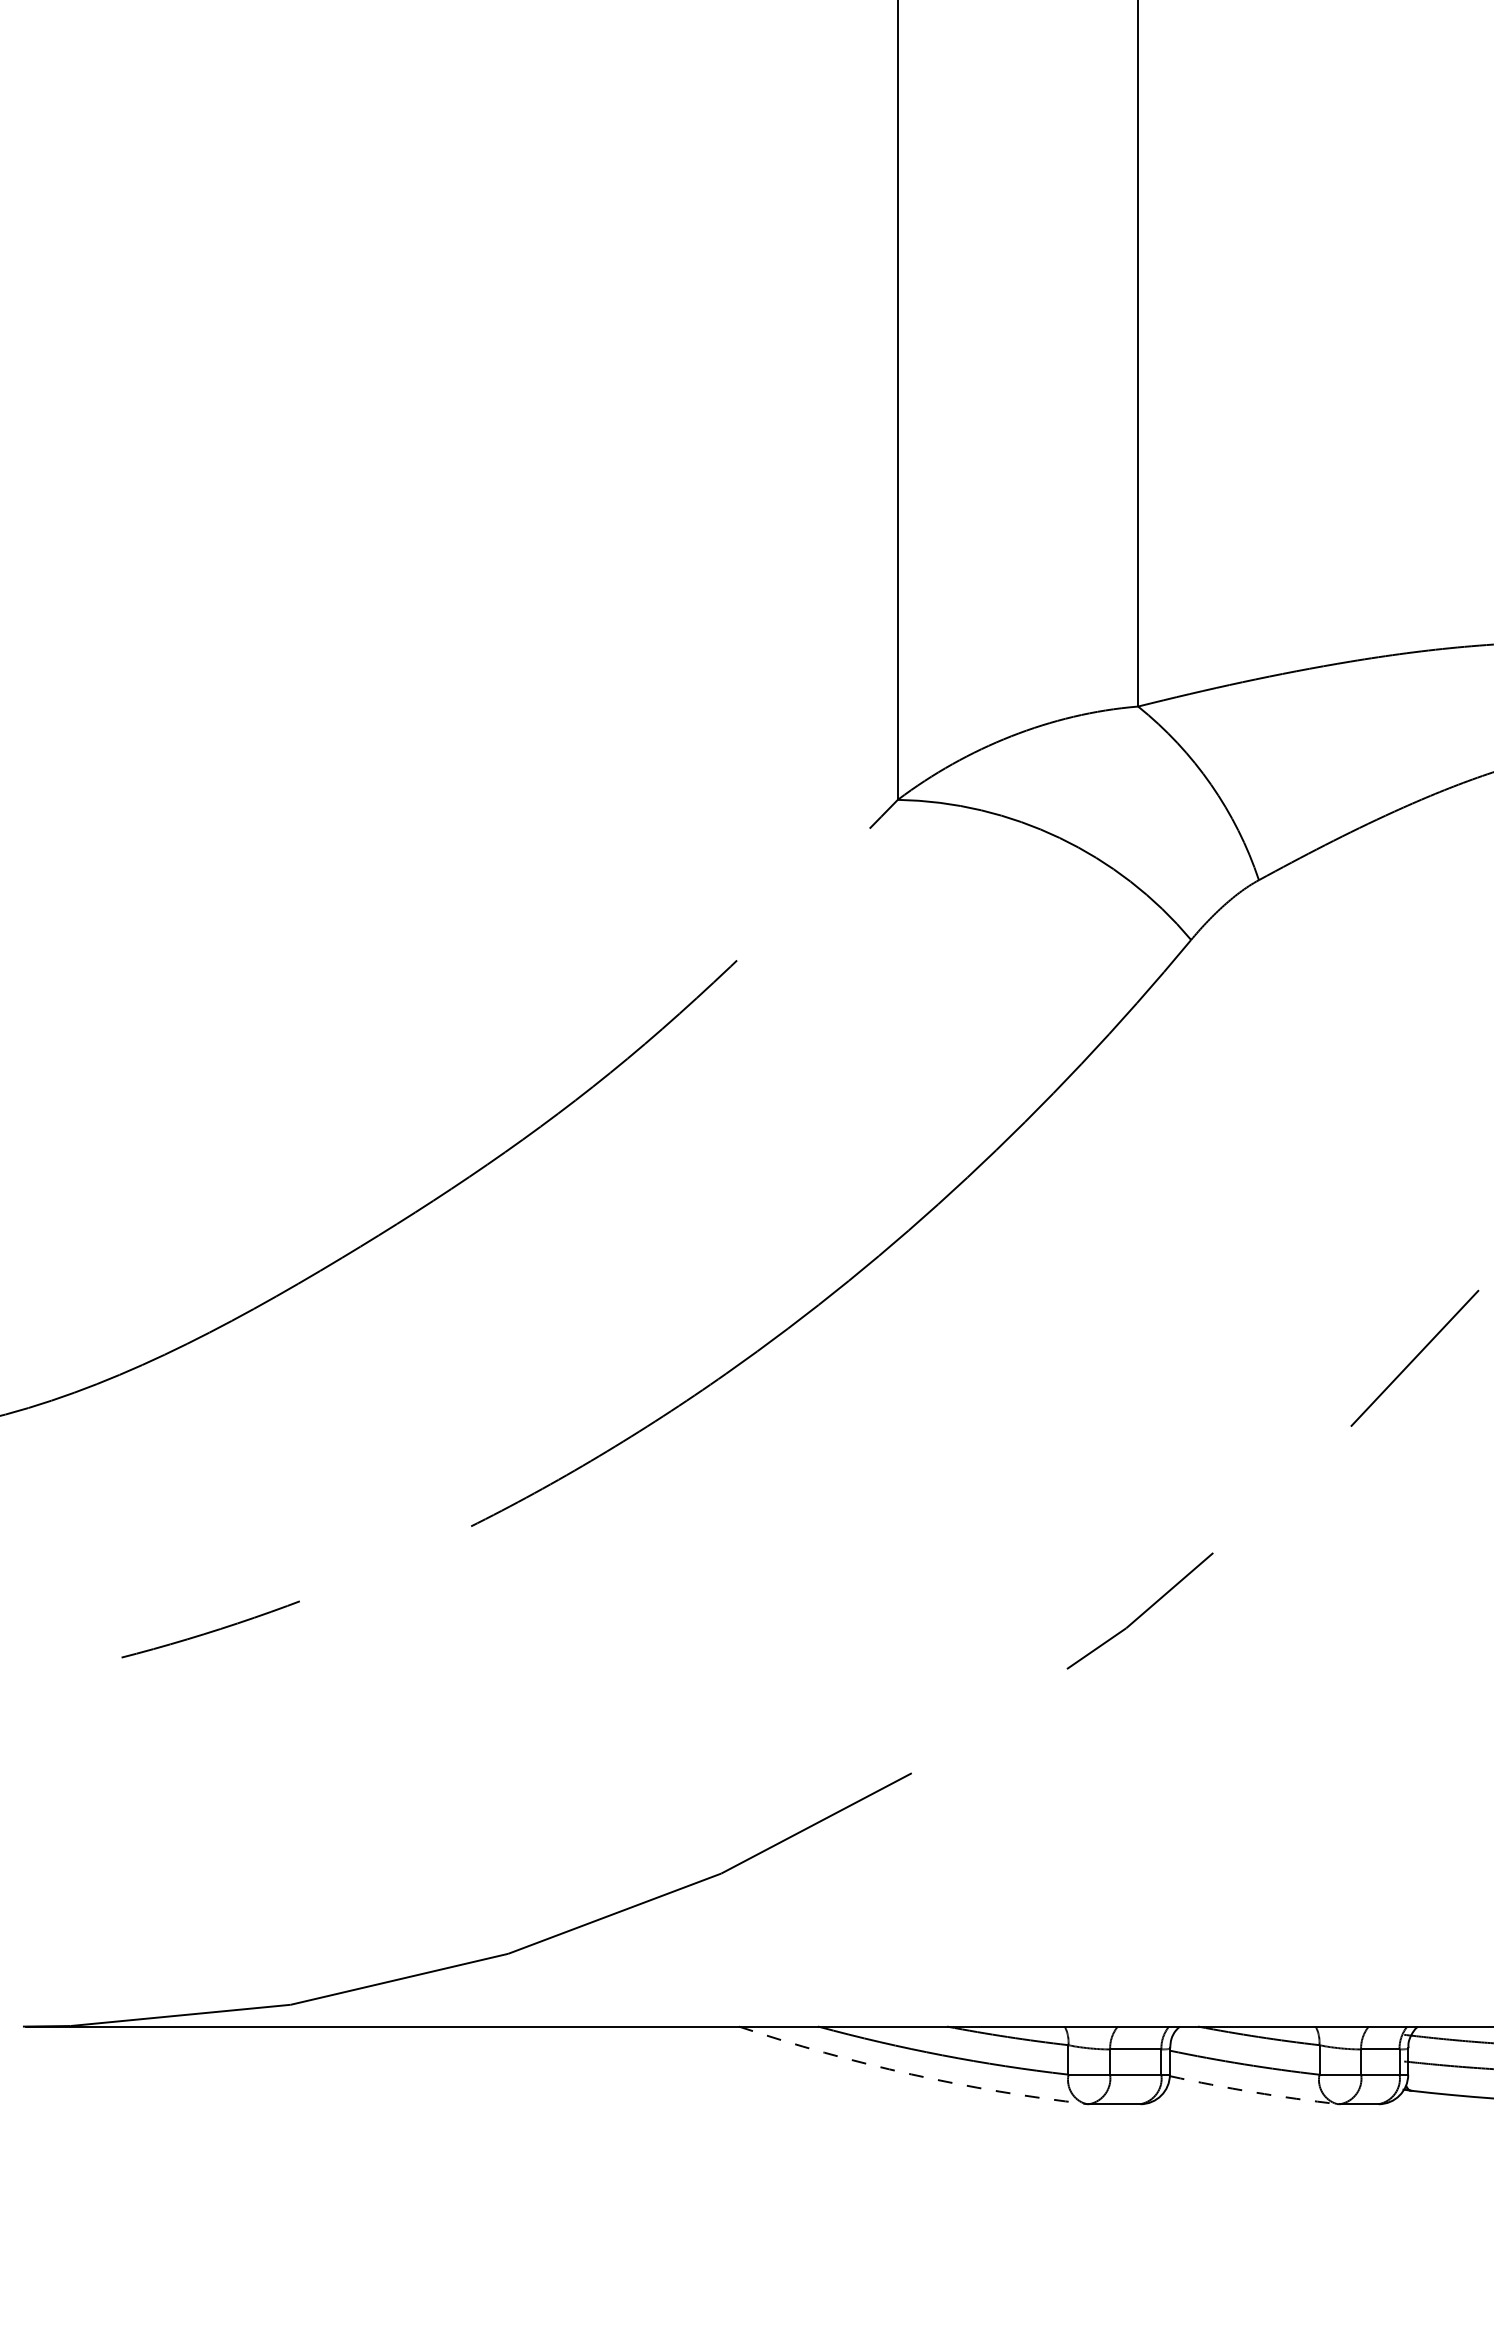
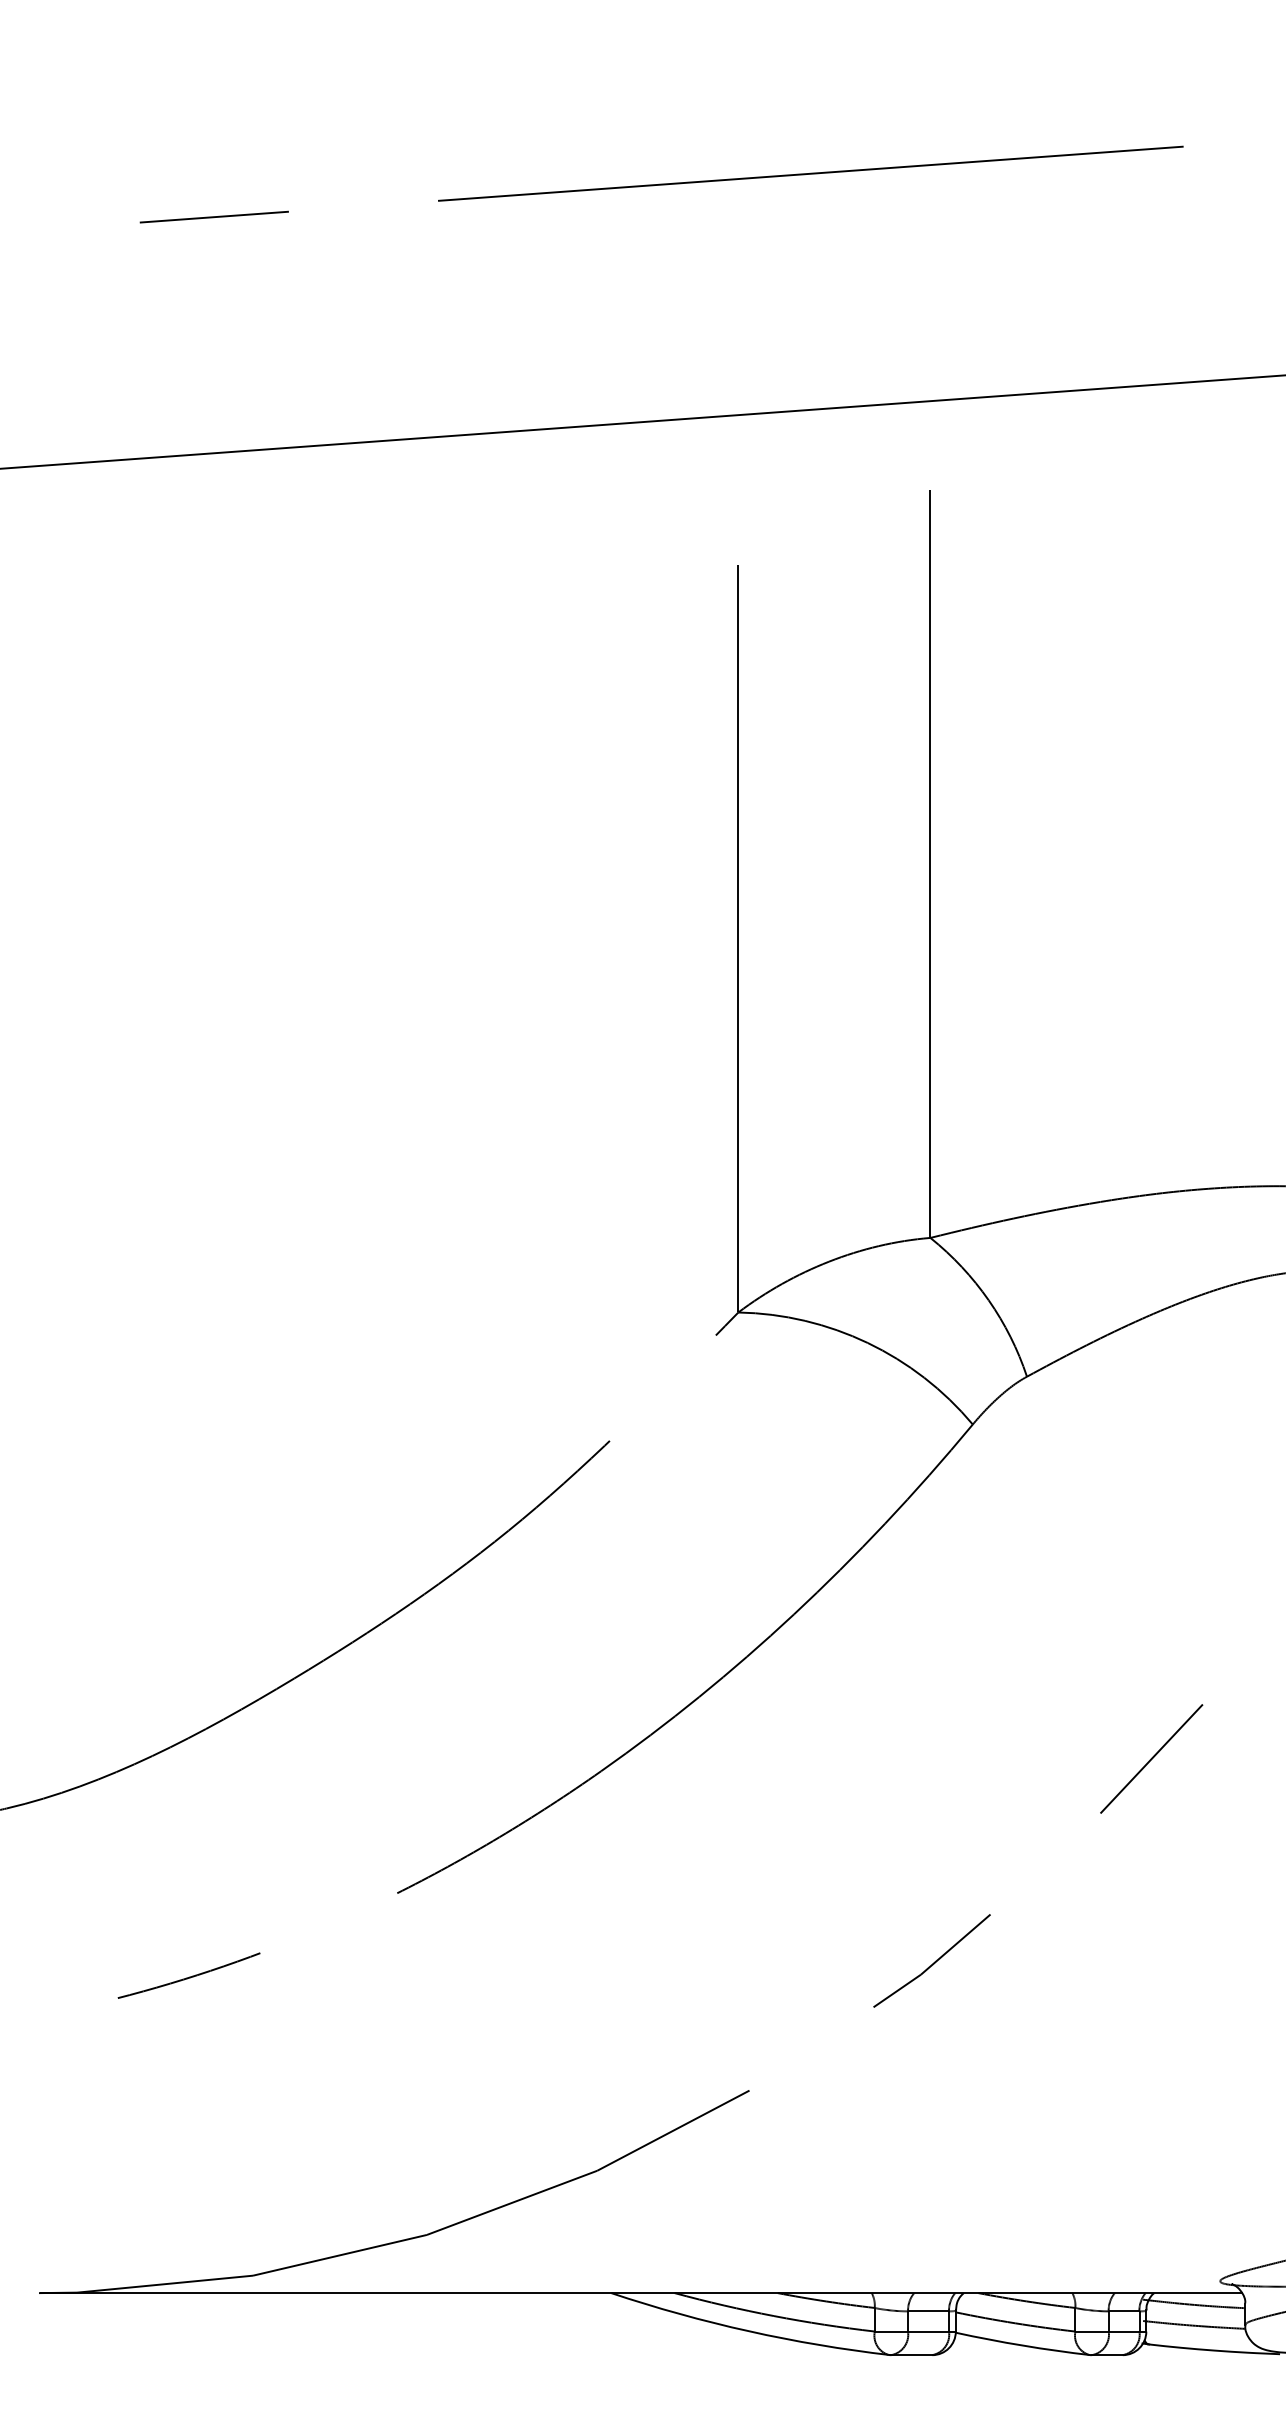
arc: (911, 2074) -> (749, 2331), dashed -> solid
arc: (1253, 2092) -> (1022, 2345), dashed -> solid

